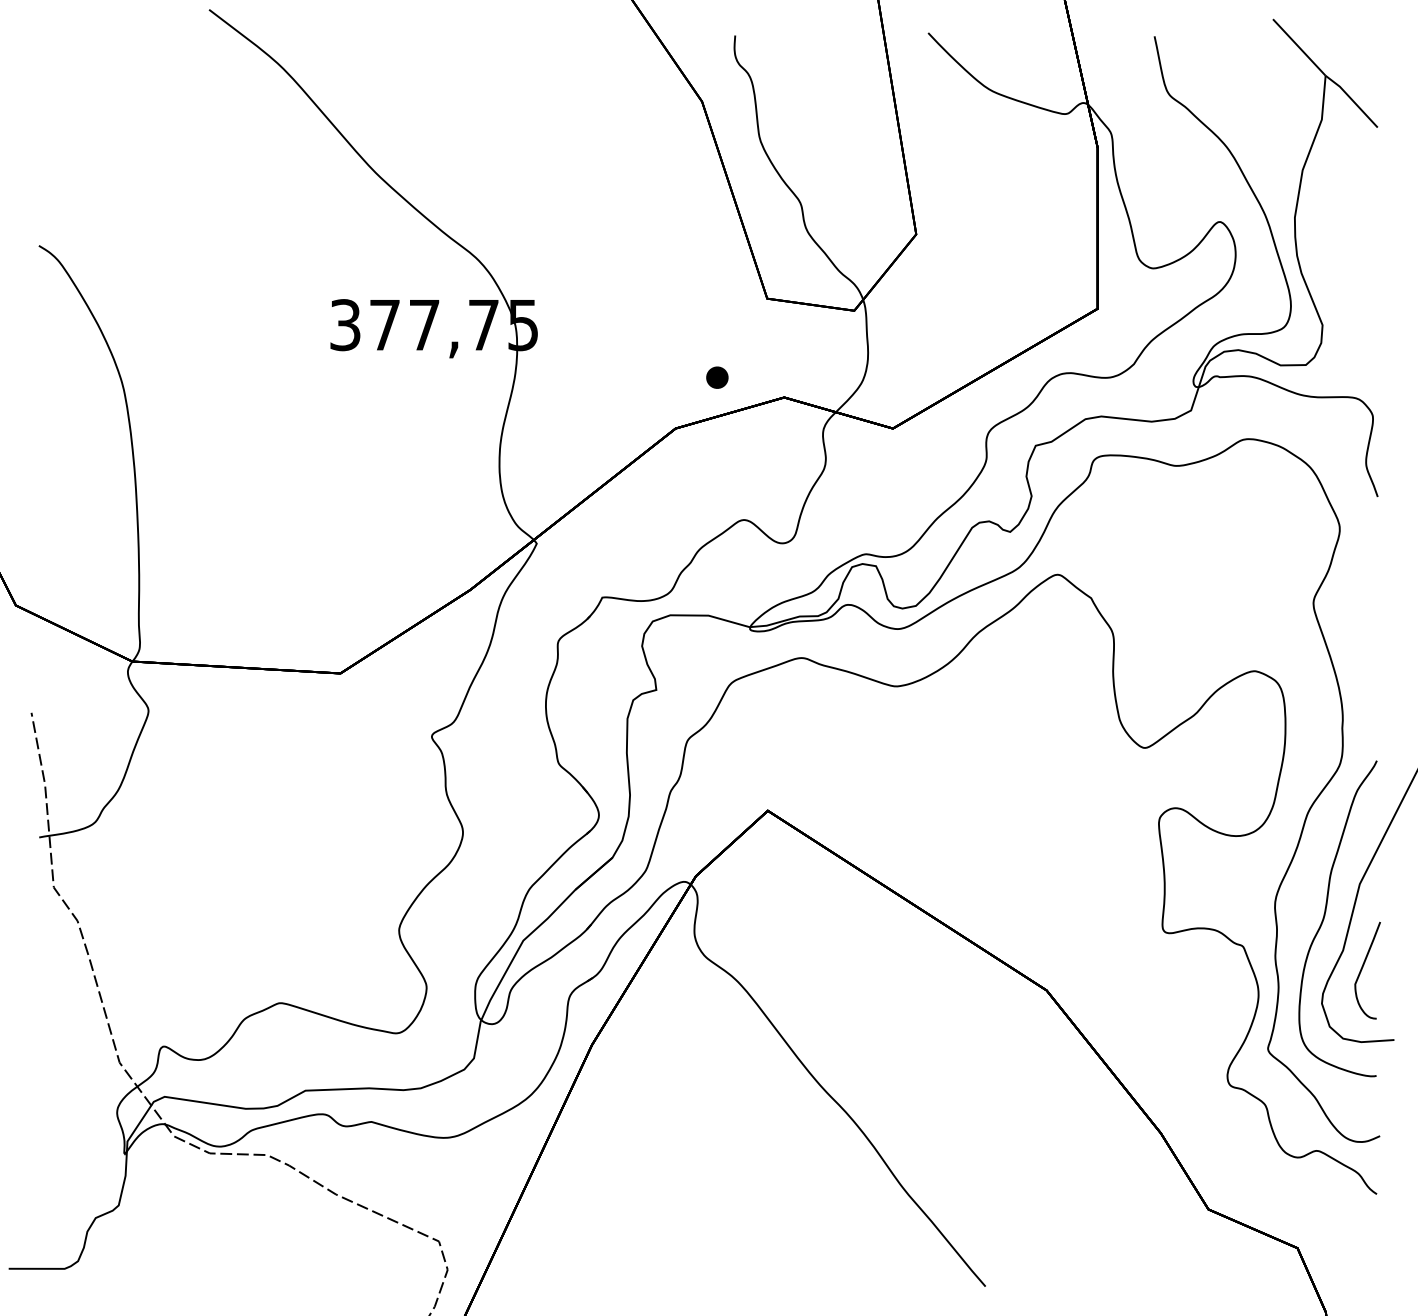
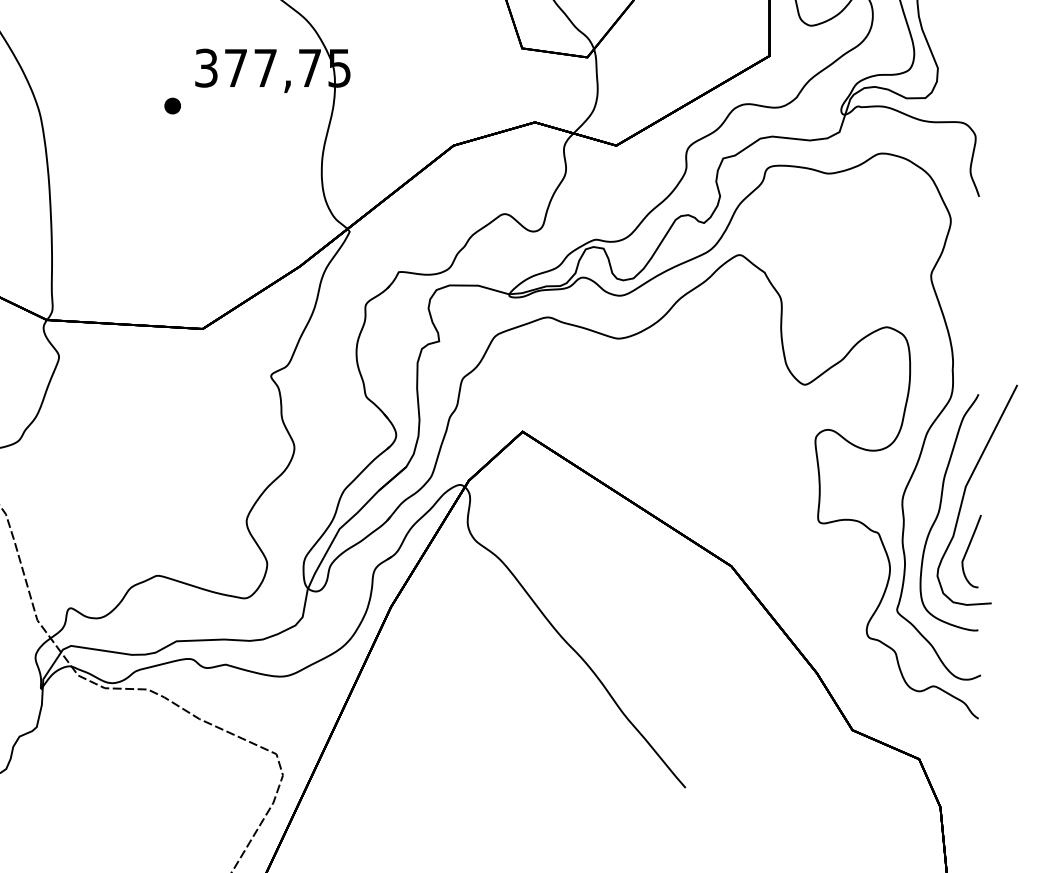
part: (717, 377) -> (172, 105), moved

